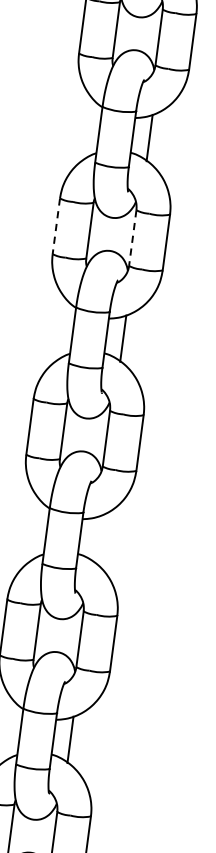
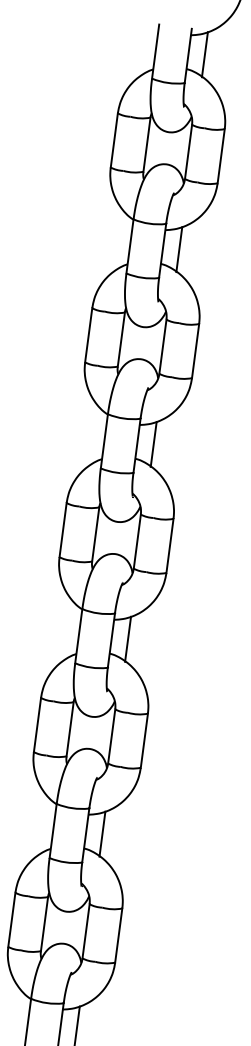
line: (56, 226) -> (88, 335), dashed -> solid
line: (132, 238) -> (162, 347), dashed -> solid
line: (97, 538) -> (128, 638), added

